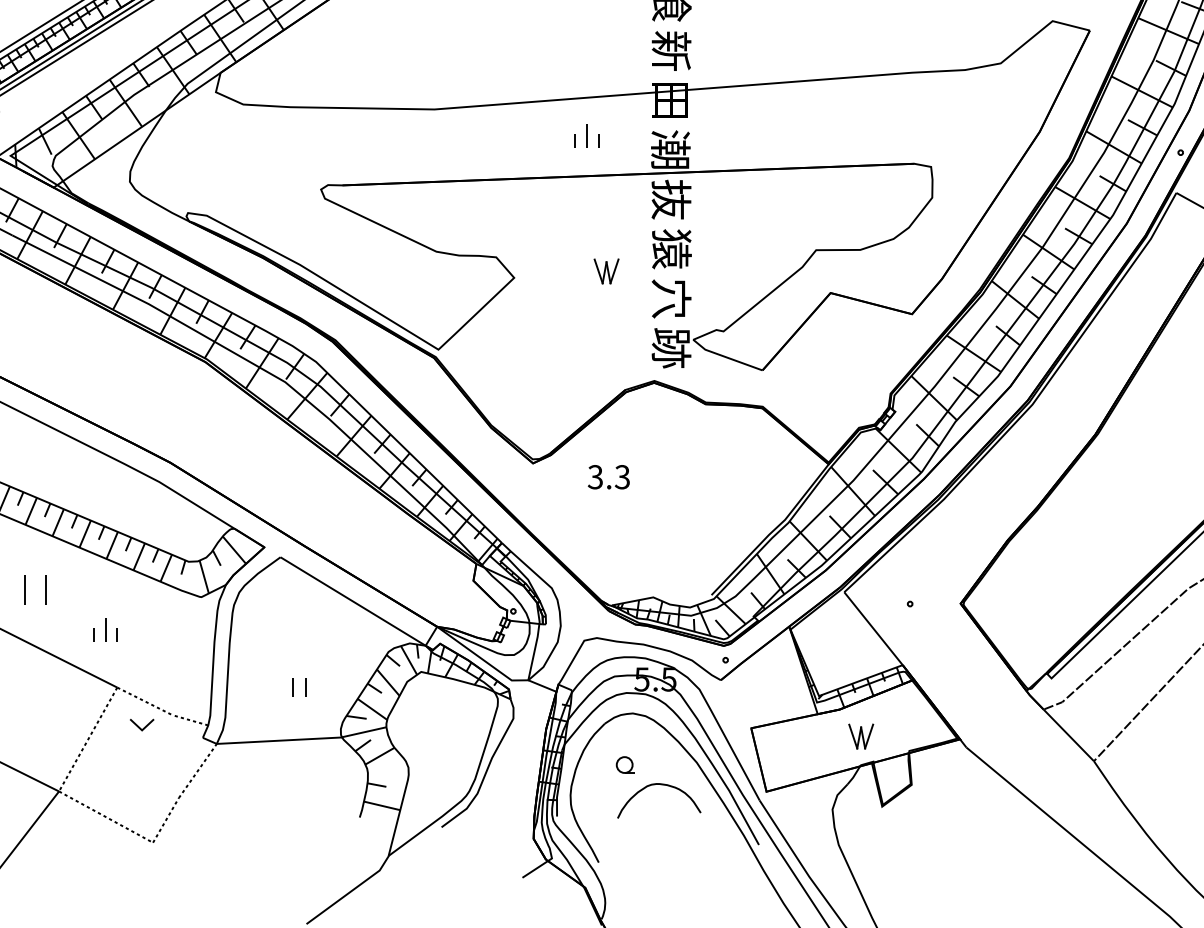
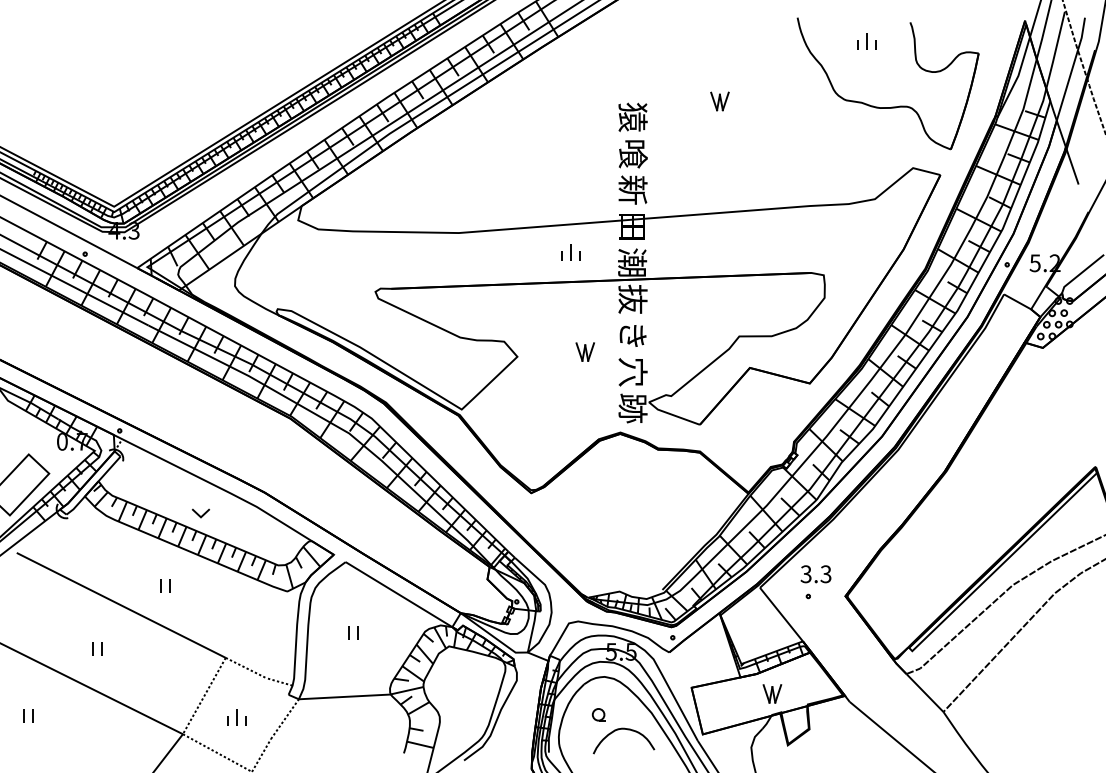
text: (670, 248) -> (632, 335), 猿 -> き
text: (608, 477) -> (815, 574), moved
part: (35, 589) -> (165, 585), size x0.62
part: (104, 629) -> (236, 717), moved
part: (299, 687) -> (353, 632), moved
part: (141, 725) -> (200, 513), moved

